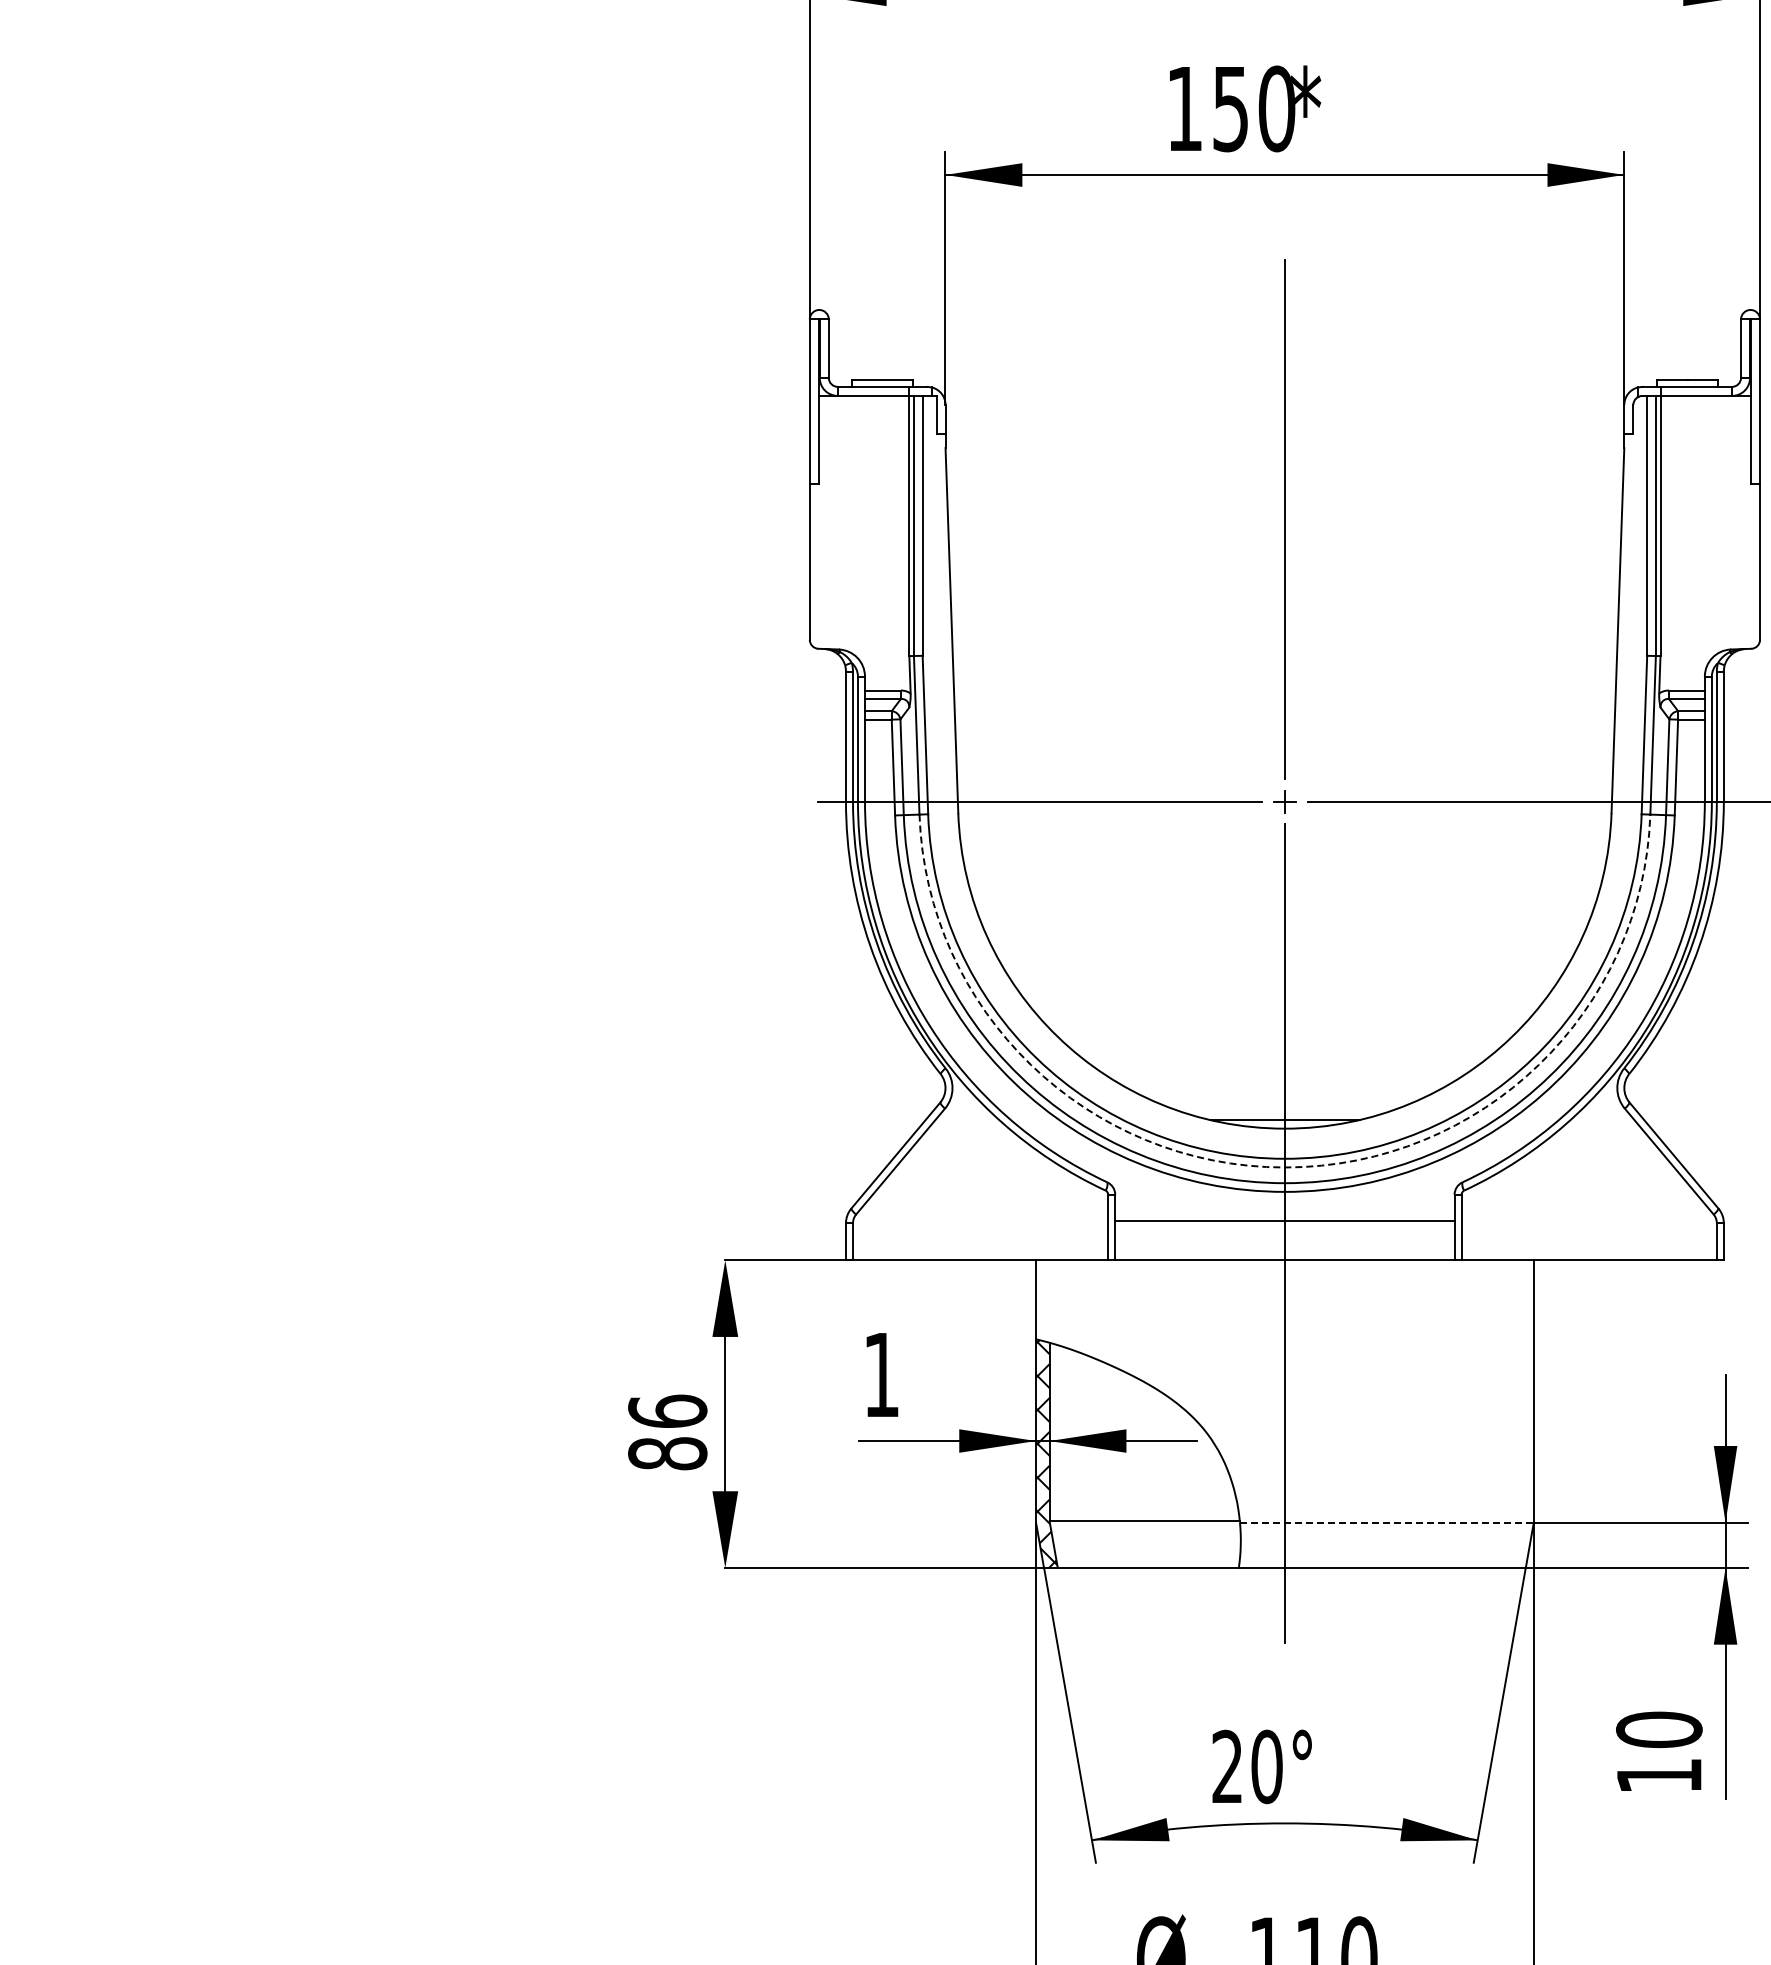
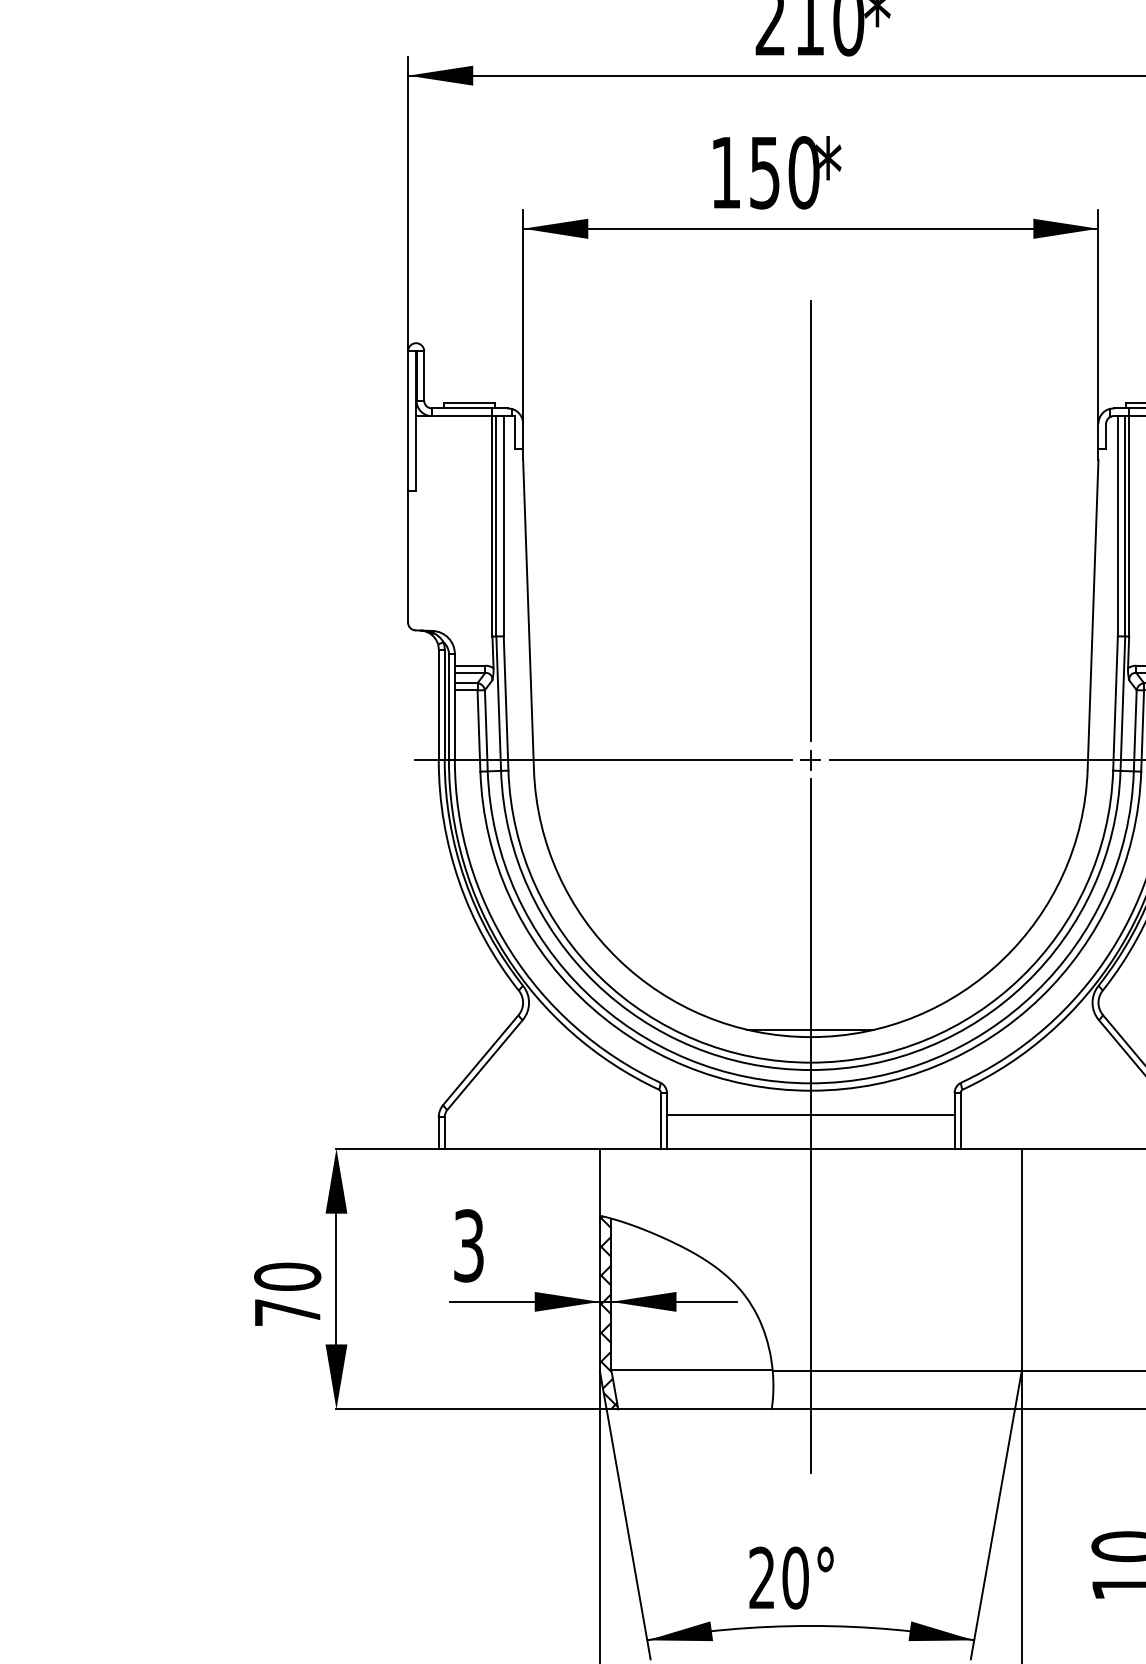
arc: (1284, 1167) -> (810, 1070), dashed -> solid
text: (881, 1374) -> (468, 1245), 1 -> 3
text: (667, 1432) -> (287, 1294), 86 -> 70
line: (1386, 1522) -> (896, 1370), dashed -> solid

